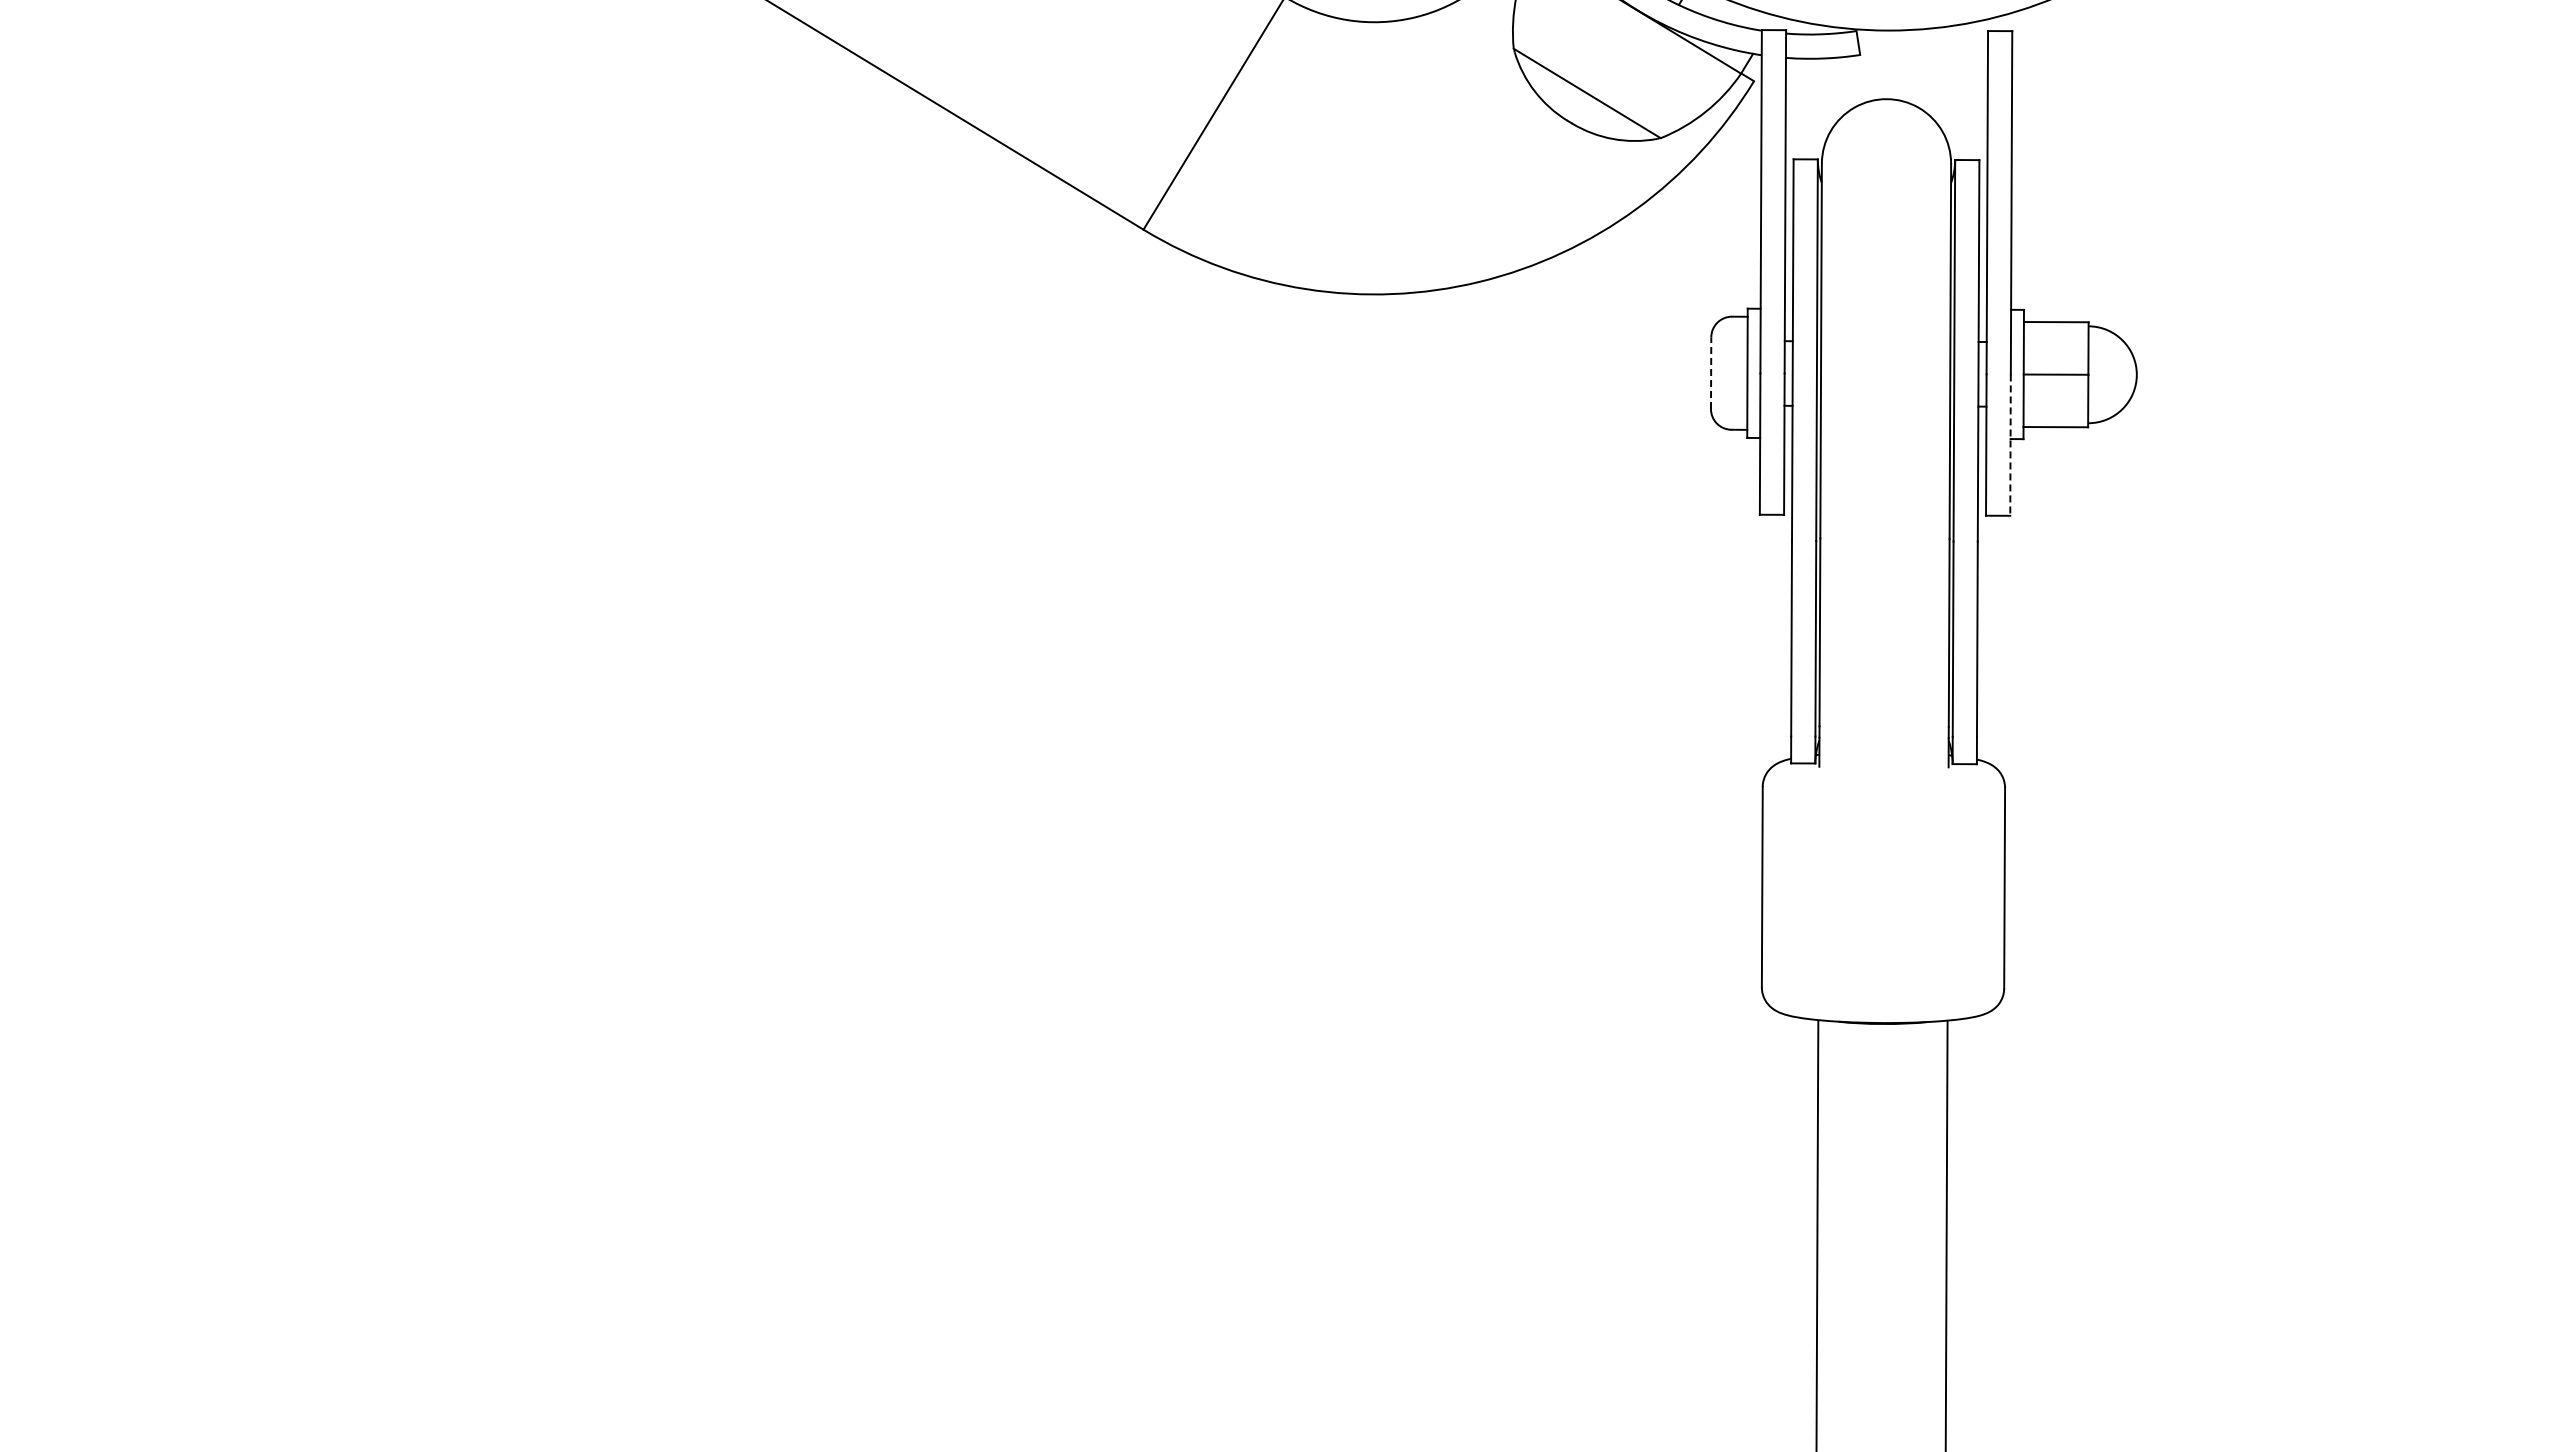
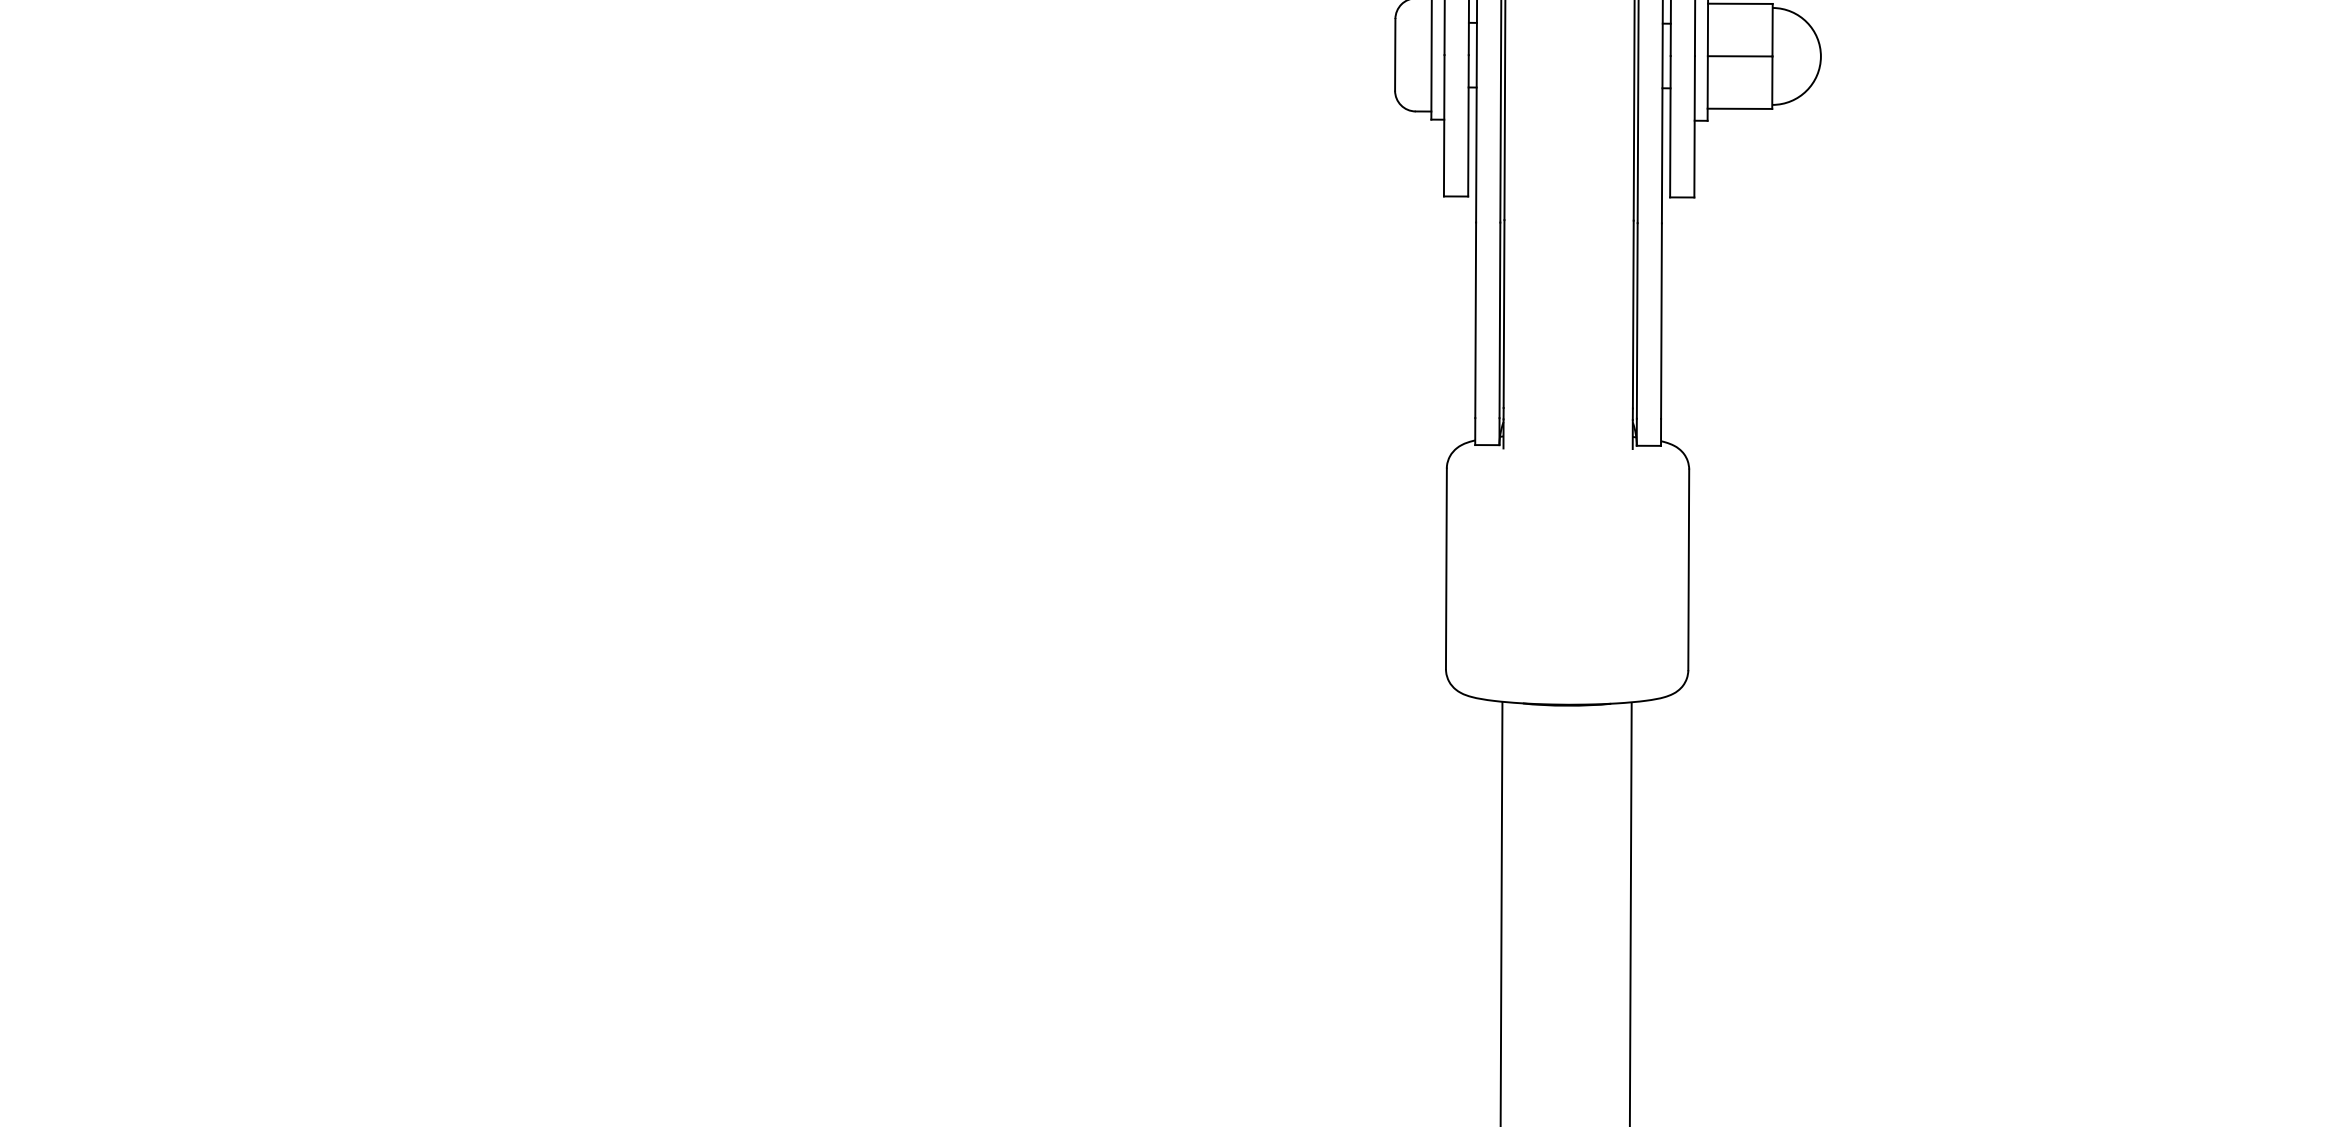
line: (1711, 373) -> (1395, 55), dashed -> solid
line: (2010, 445) -> (1694, 127), dashed -> solid

